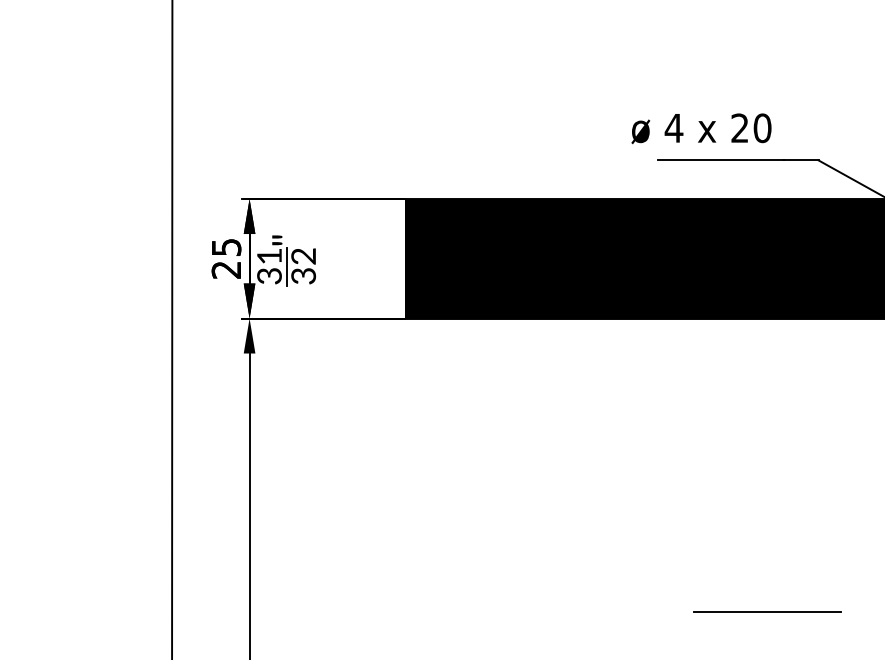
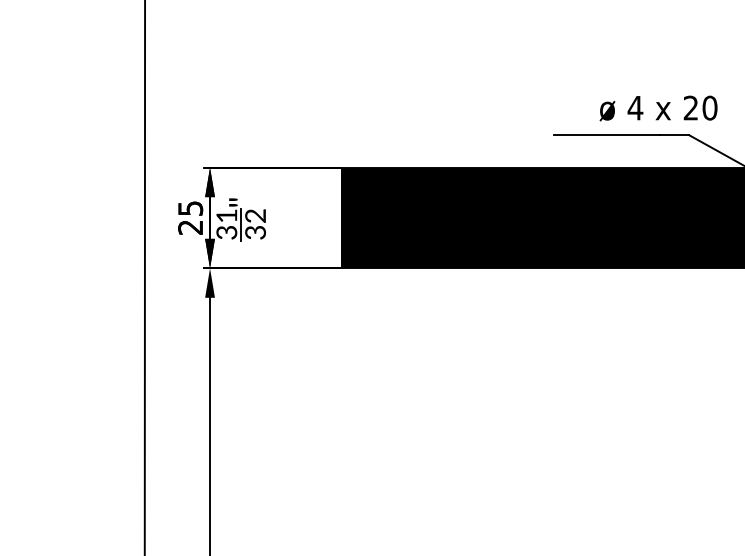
text: (701, 128) -> (658, 108), moved
line: (766, 612) -> (645, 515), removed

